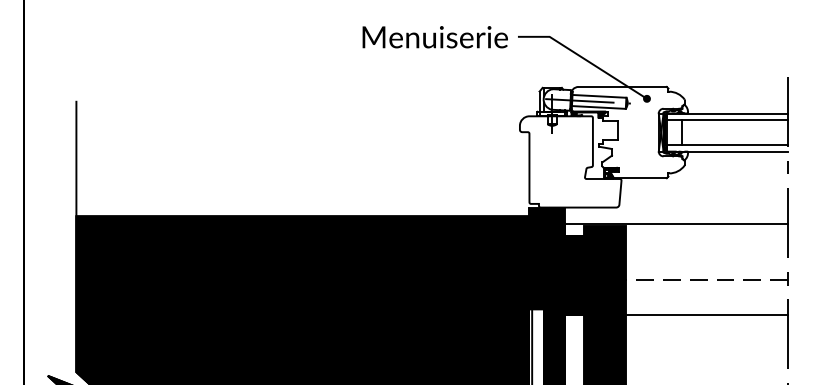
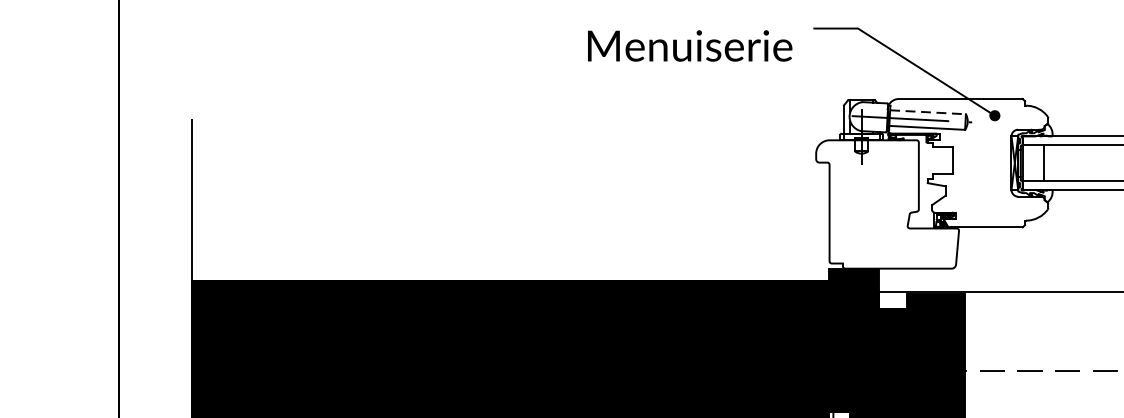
text: (434, 37) -> (688, 46), moved
line: (599, 96) -> (928, 112), solid -> dashed

